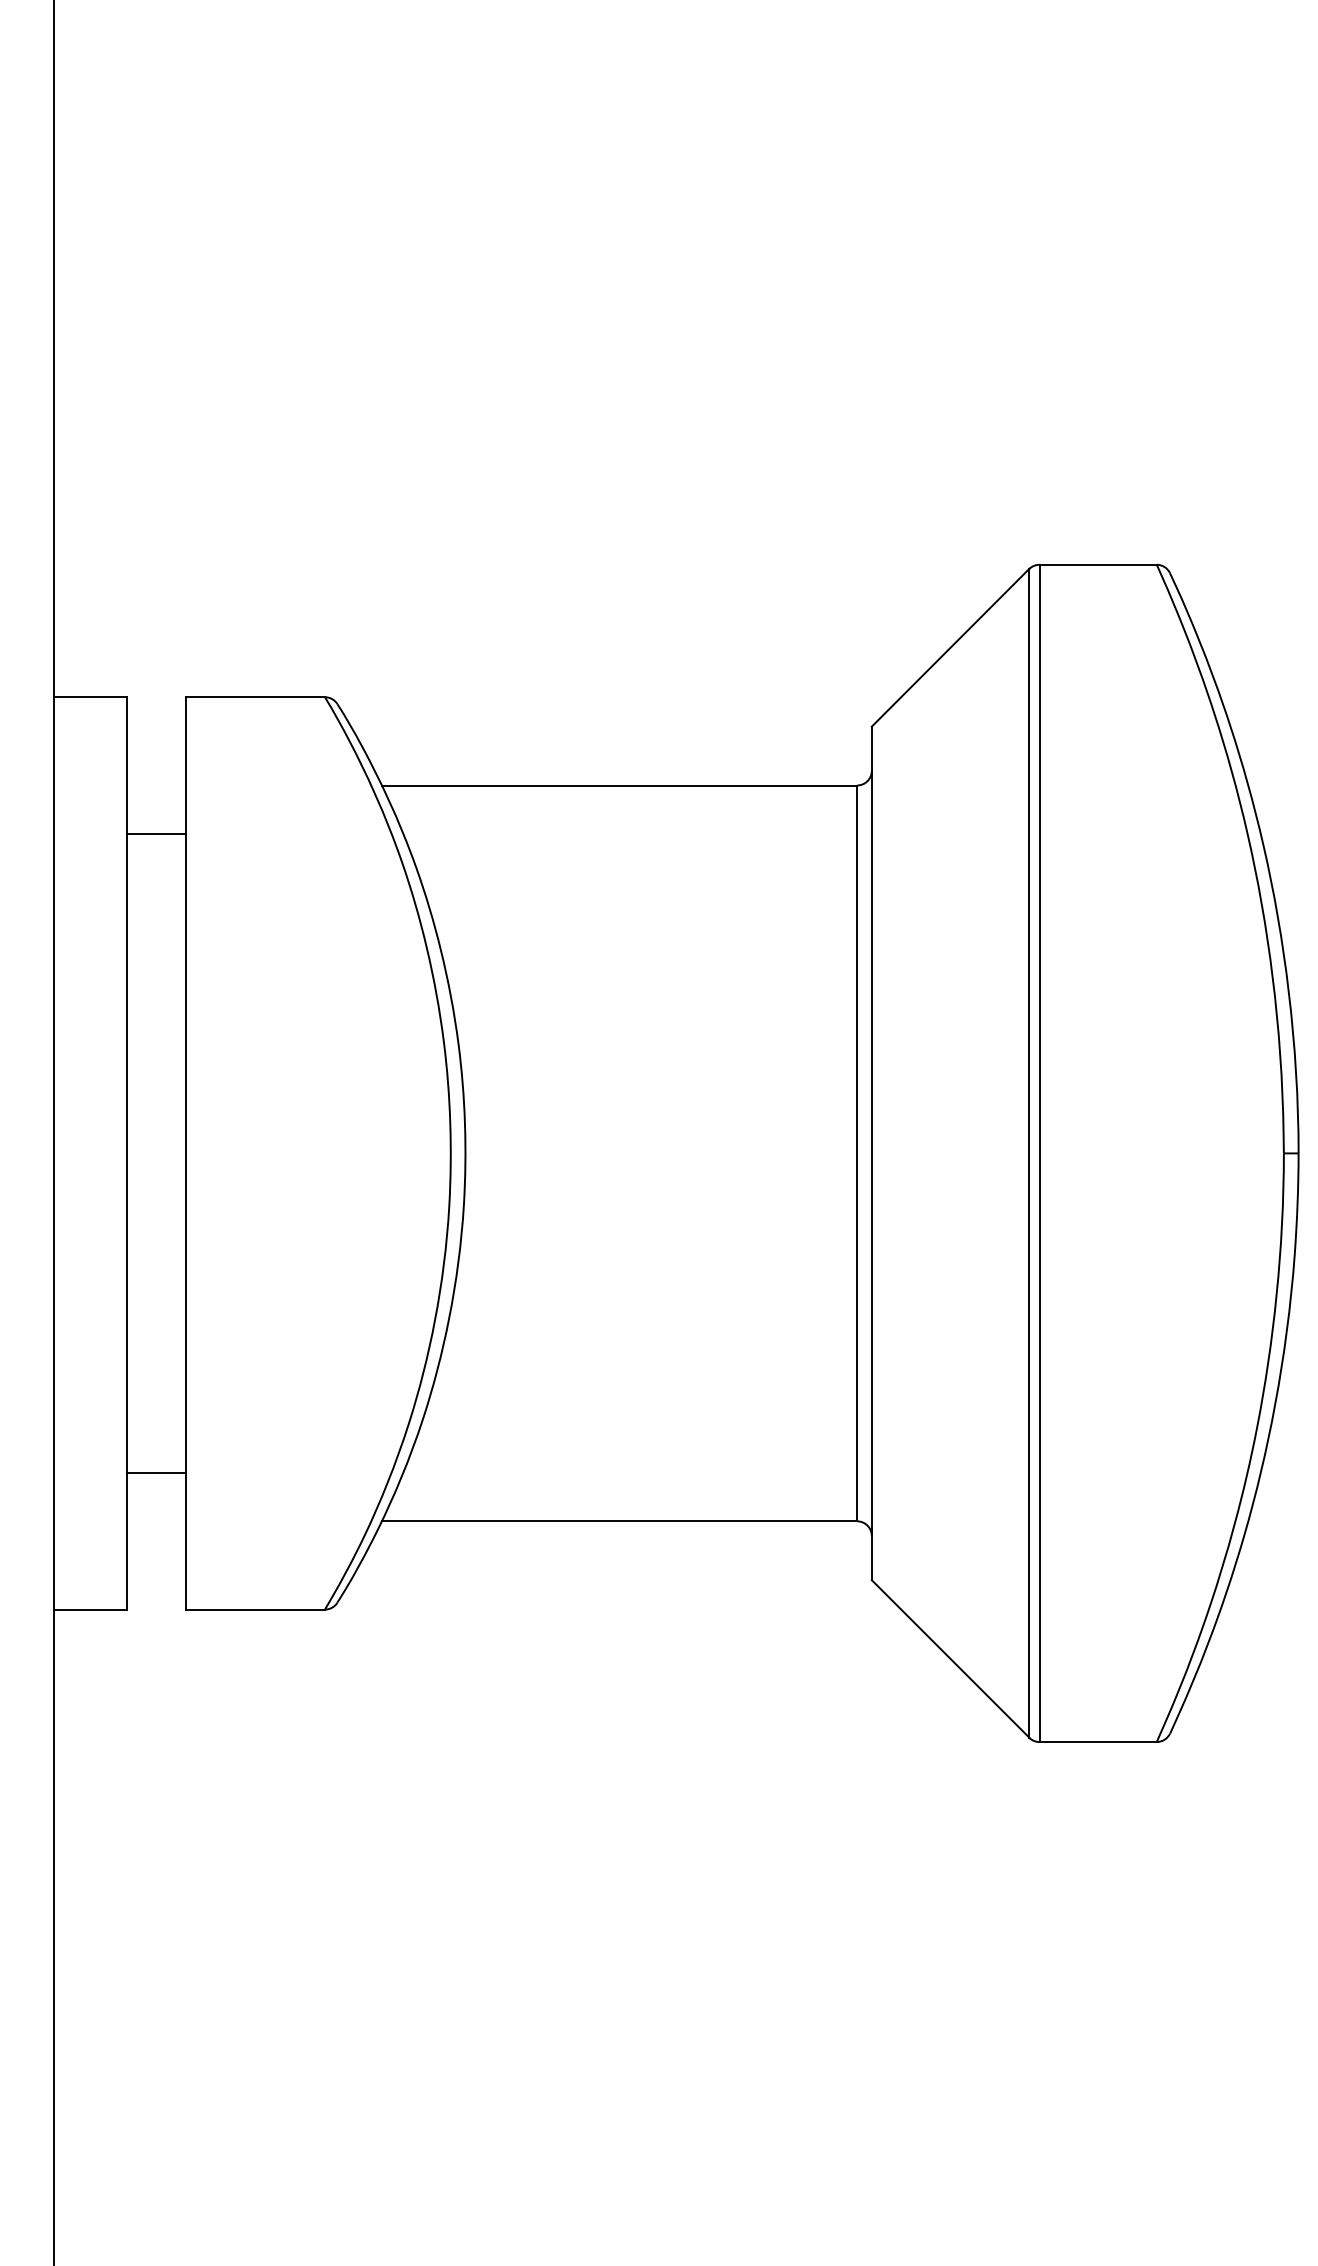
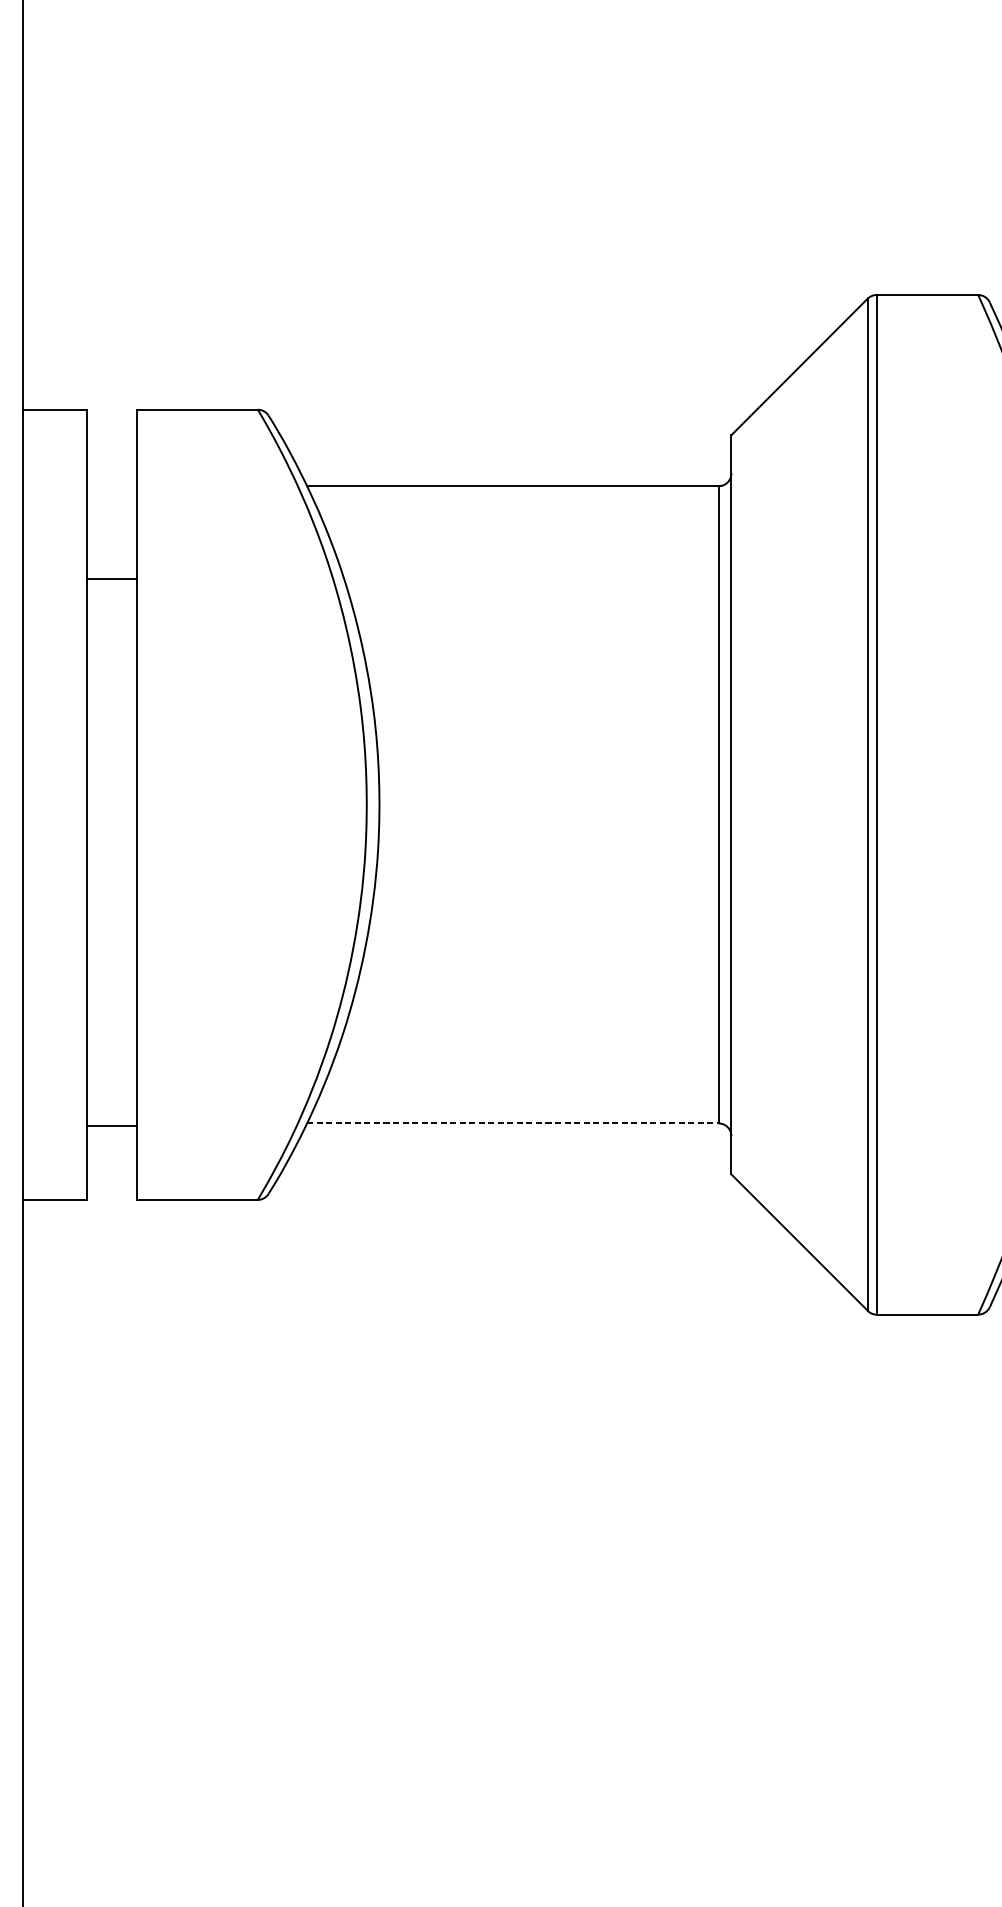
line: (156, 834) -> (111, 579), moved
line: (156, 1472) -> (111, 1126), moved
line: (619, 1521) -> (512, 1123), solid -> dashed

